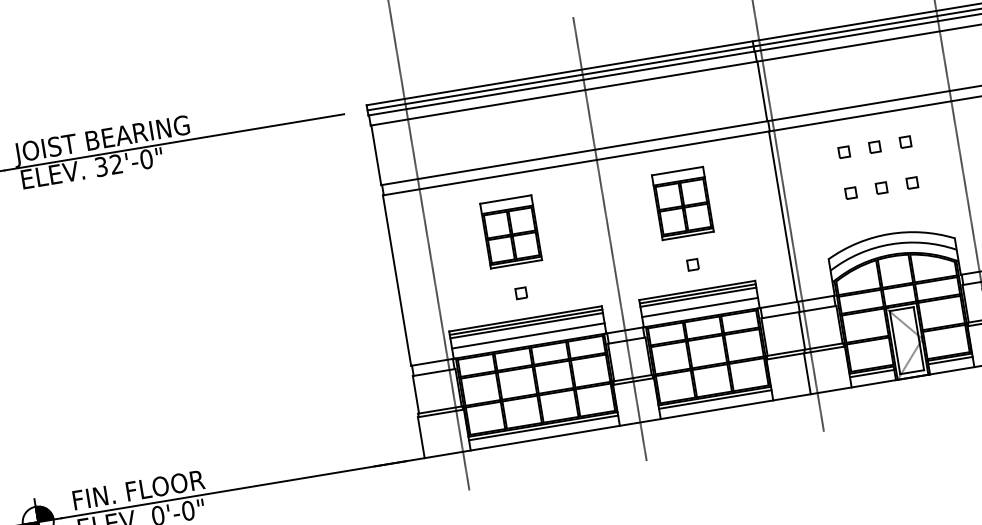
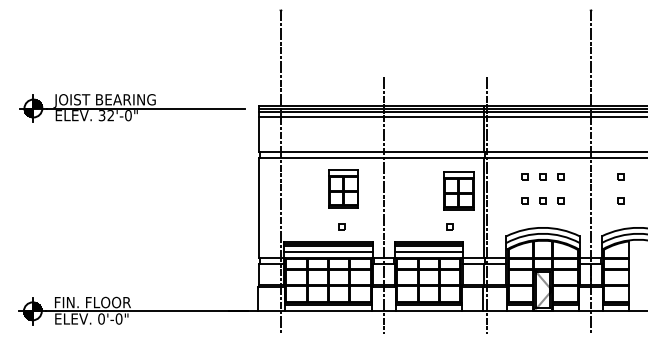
part: (682, 202) -> (458, 190), moved
part: (510, 231) -> (343, 188), moved
part: (692, 264) -> (449, 226), moved
part: (521, 292) -> (341, 226), moved

